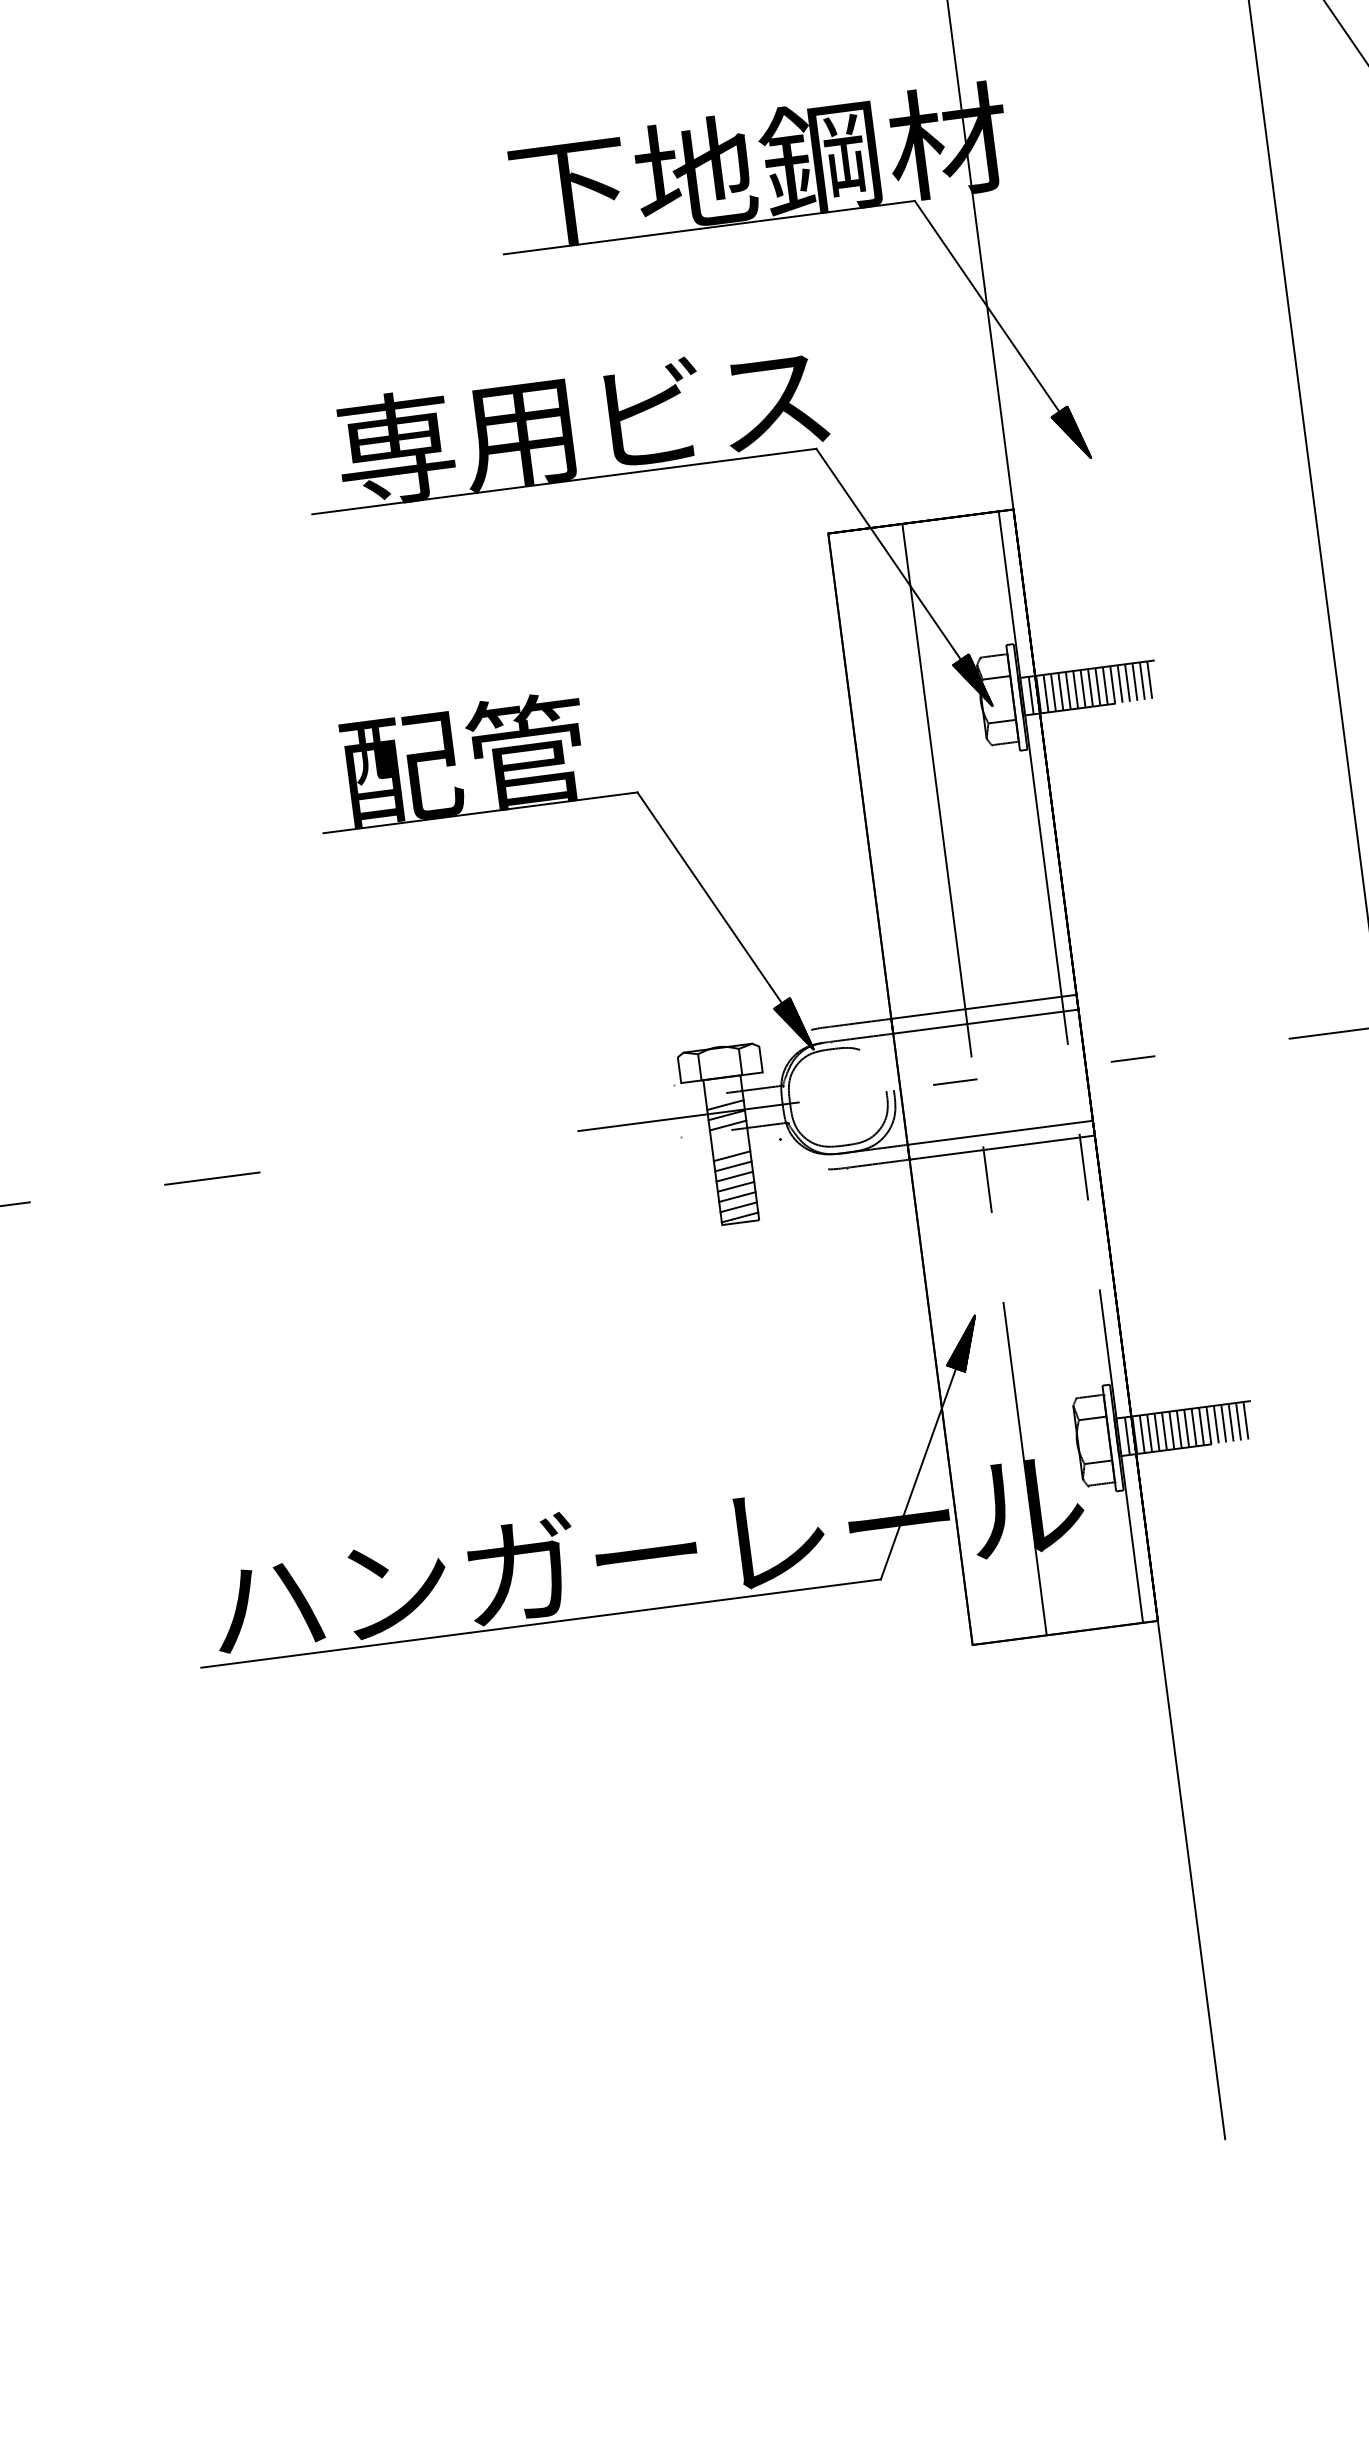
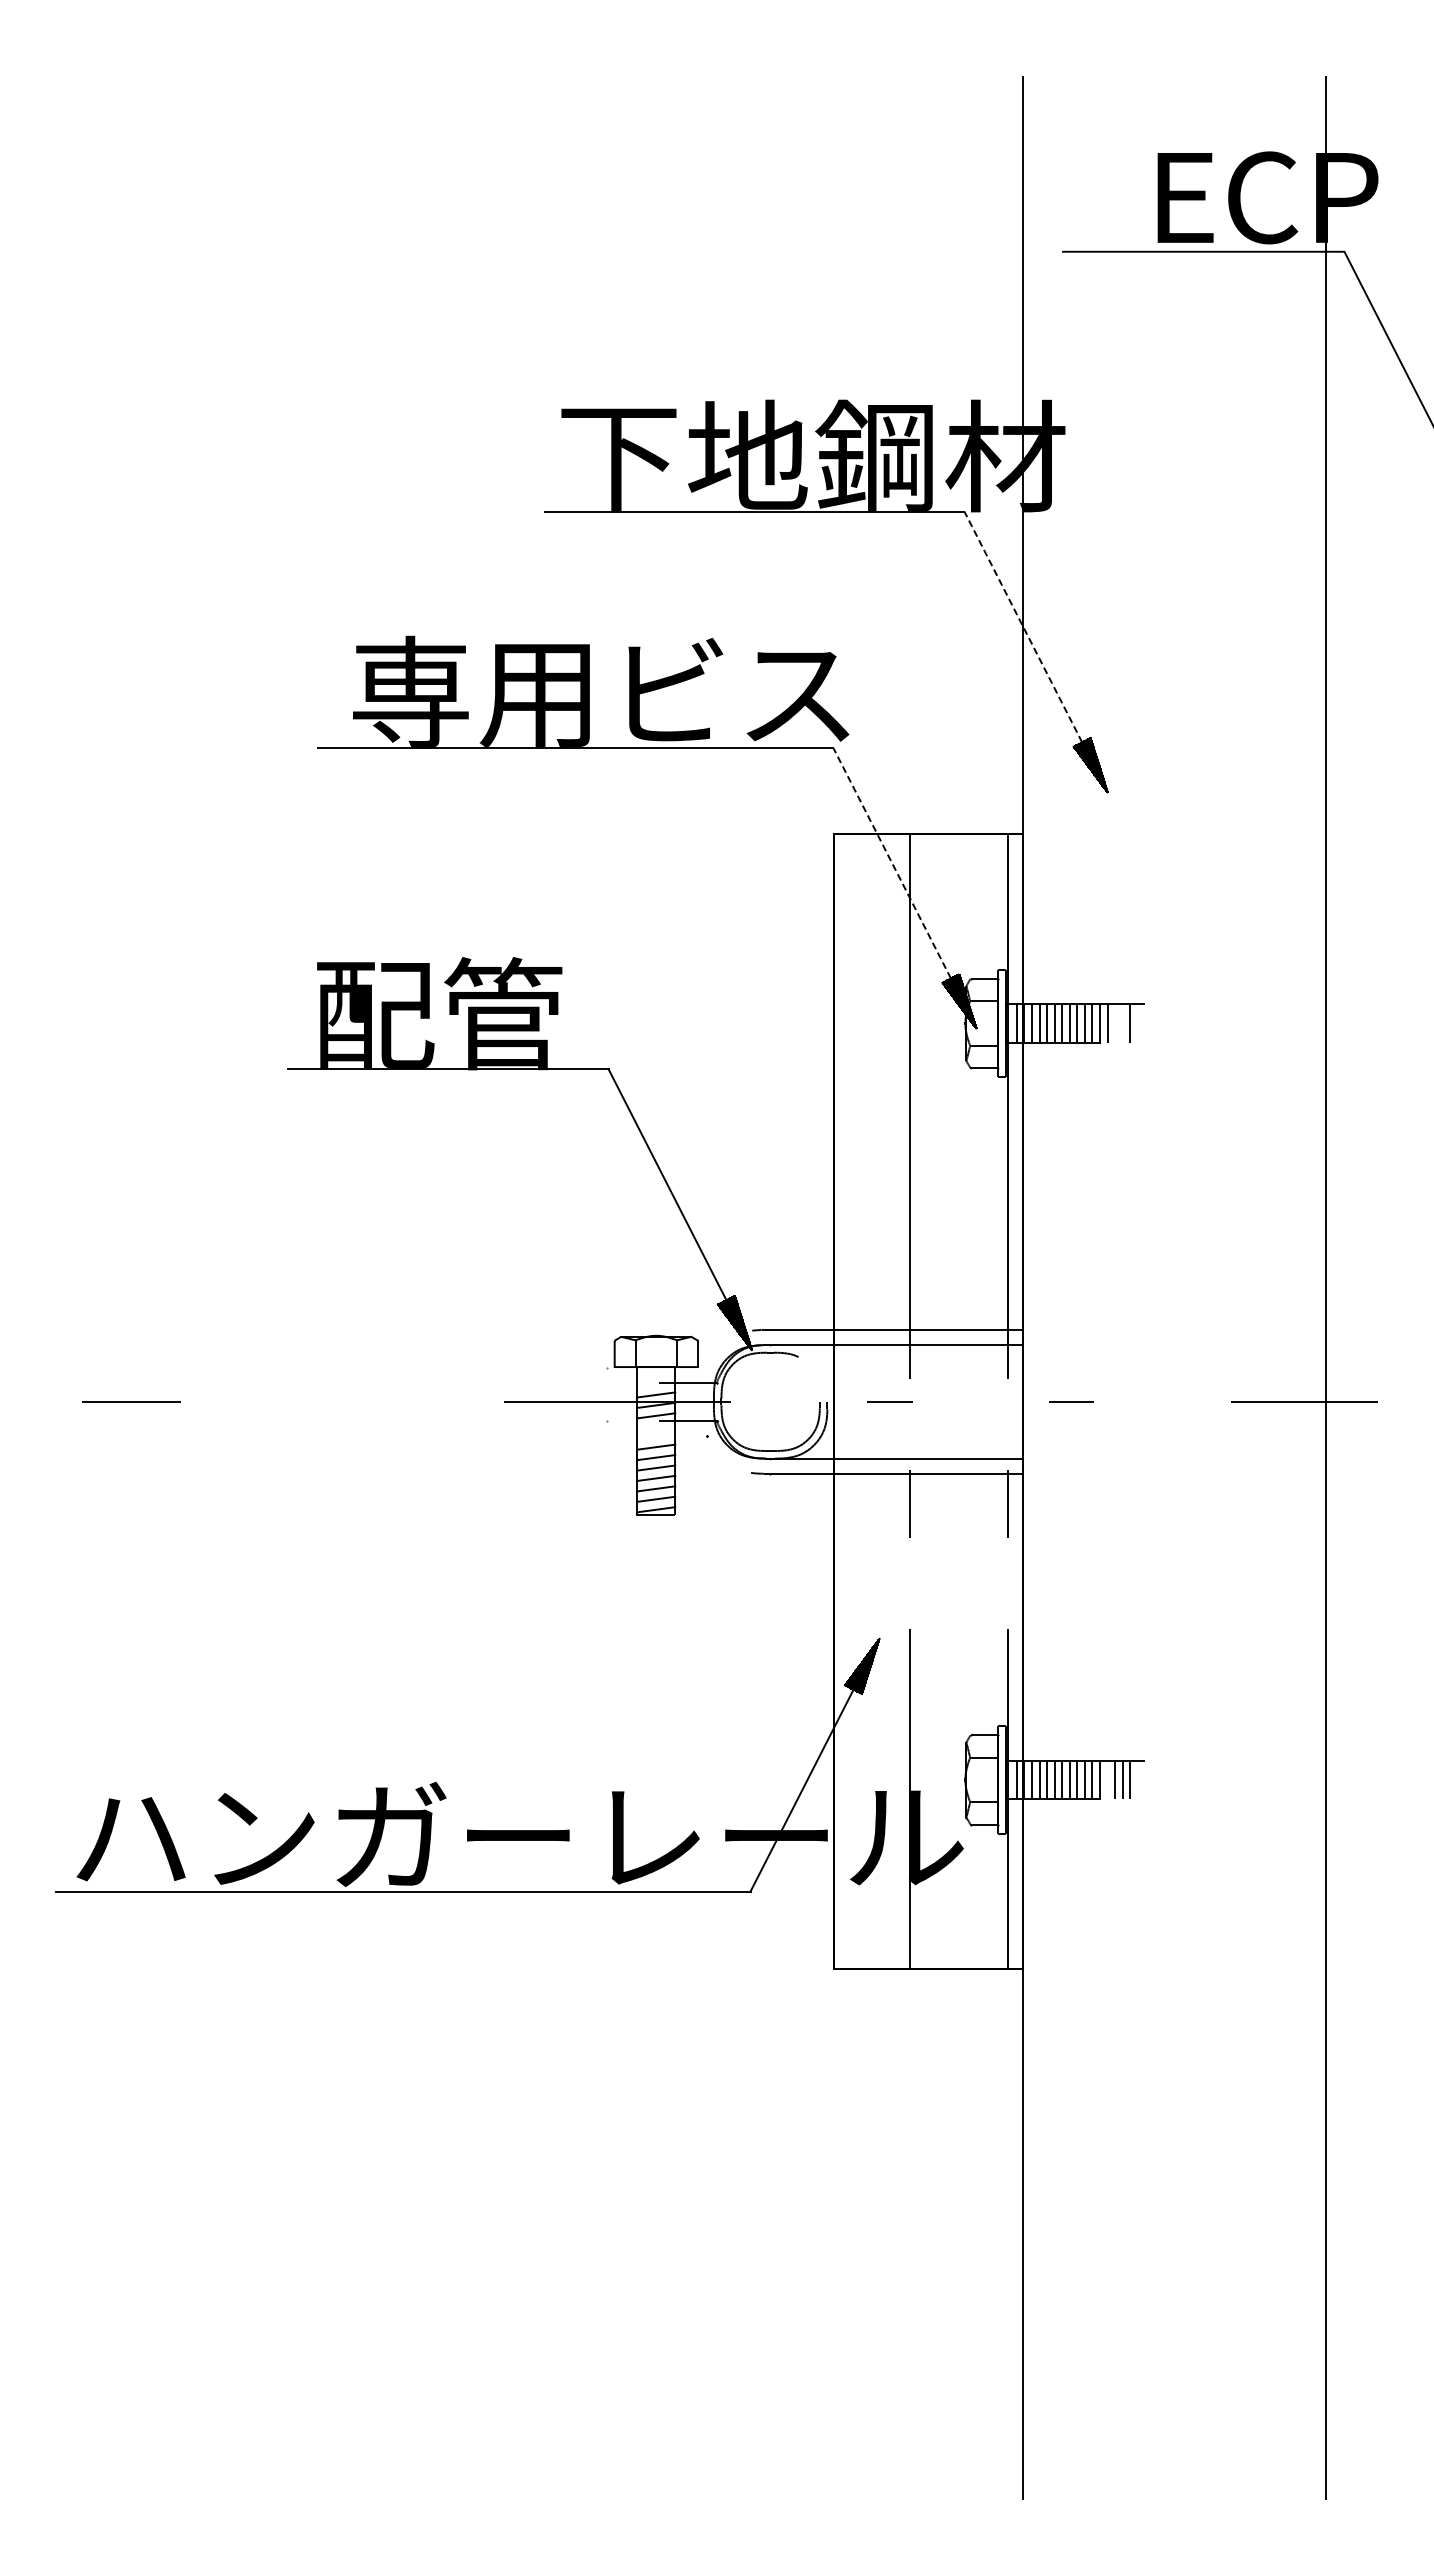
line: (987, 306) -> (1023, 627), solid -> dashed
line: (889, 554) -> (892, 863), solid -> dashed
line: (1149, 680) -> (1137, 1023), removed
line: (1127, 682) -> (1115, 1023), removed
line: (1134, 682) -> (1122, 1023), removed
line: (1245, 1420) -> (1137, 1779), removed
line: (1216, 1424) -> (1107, 1779), removed

